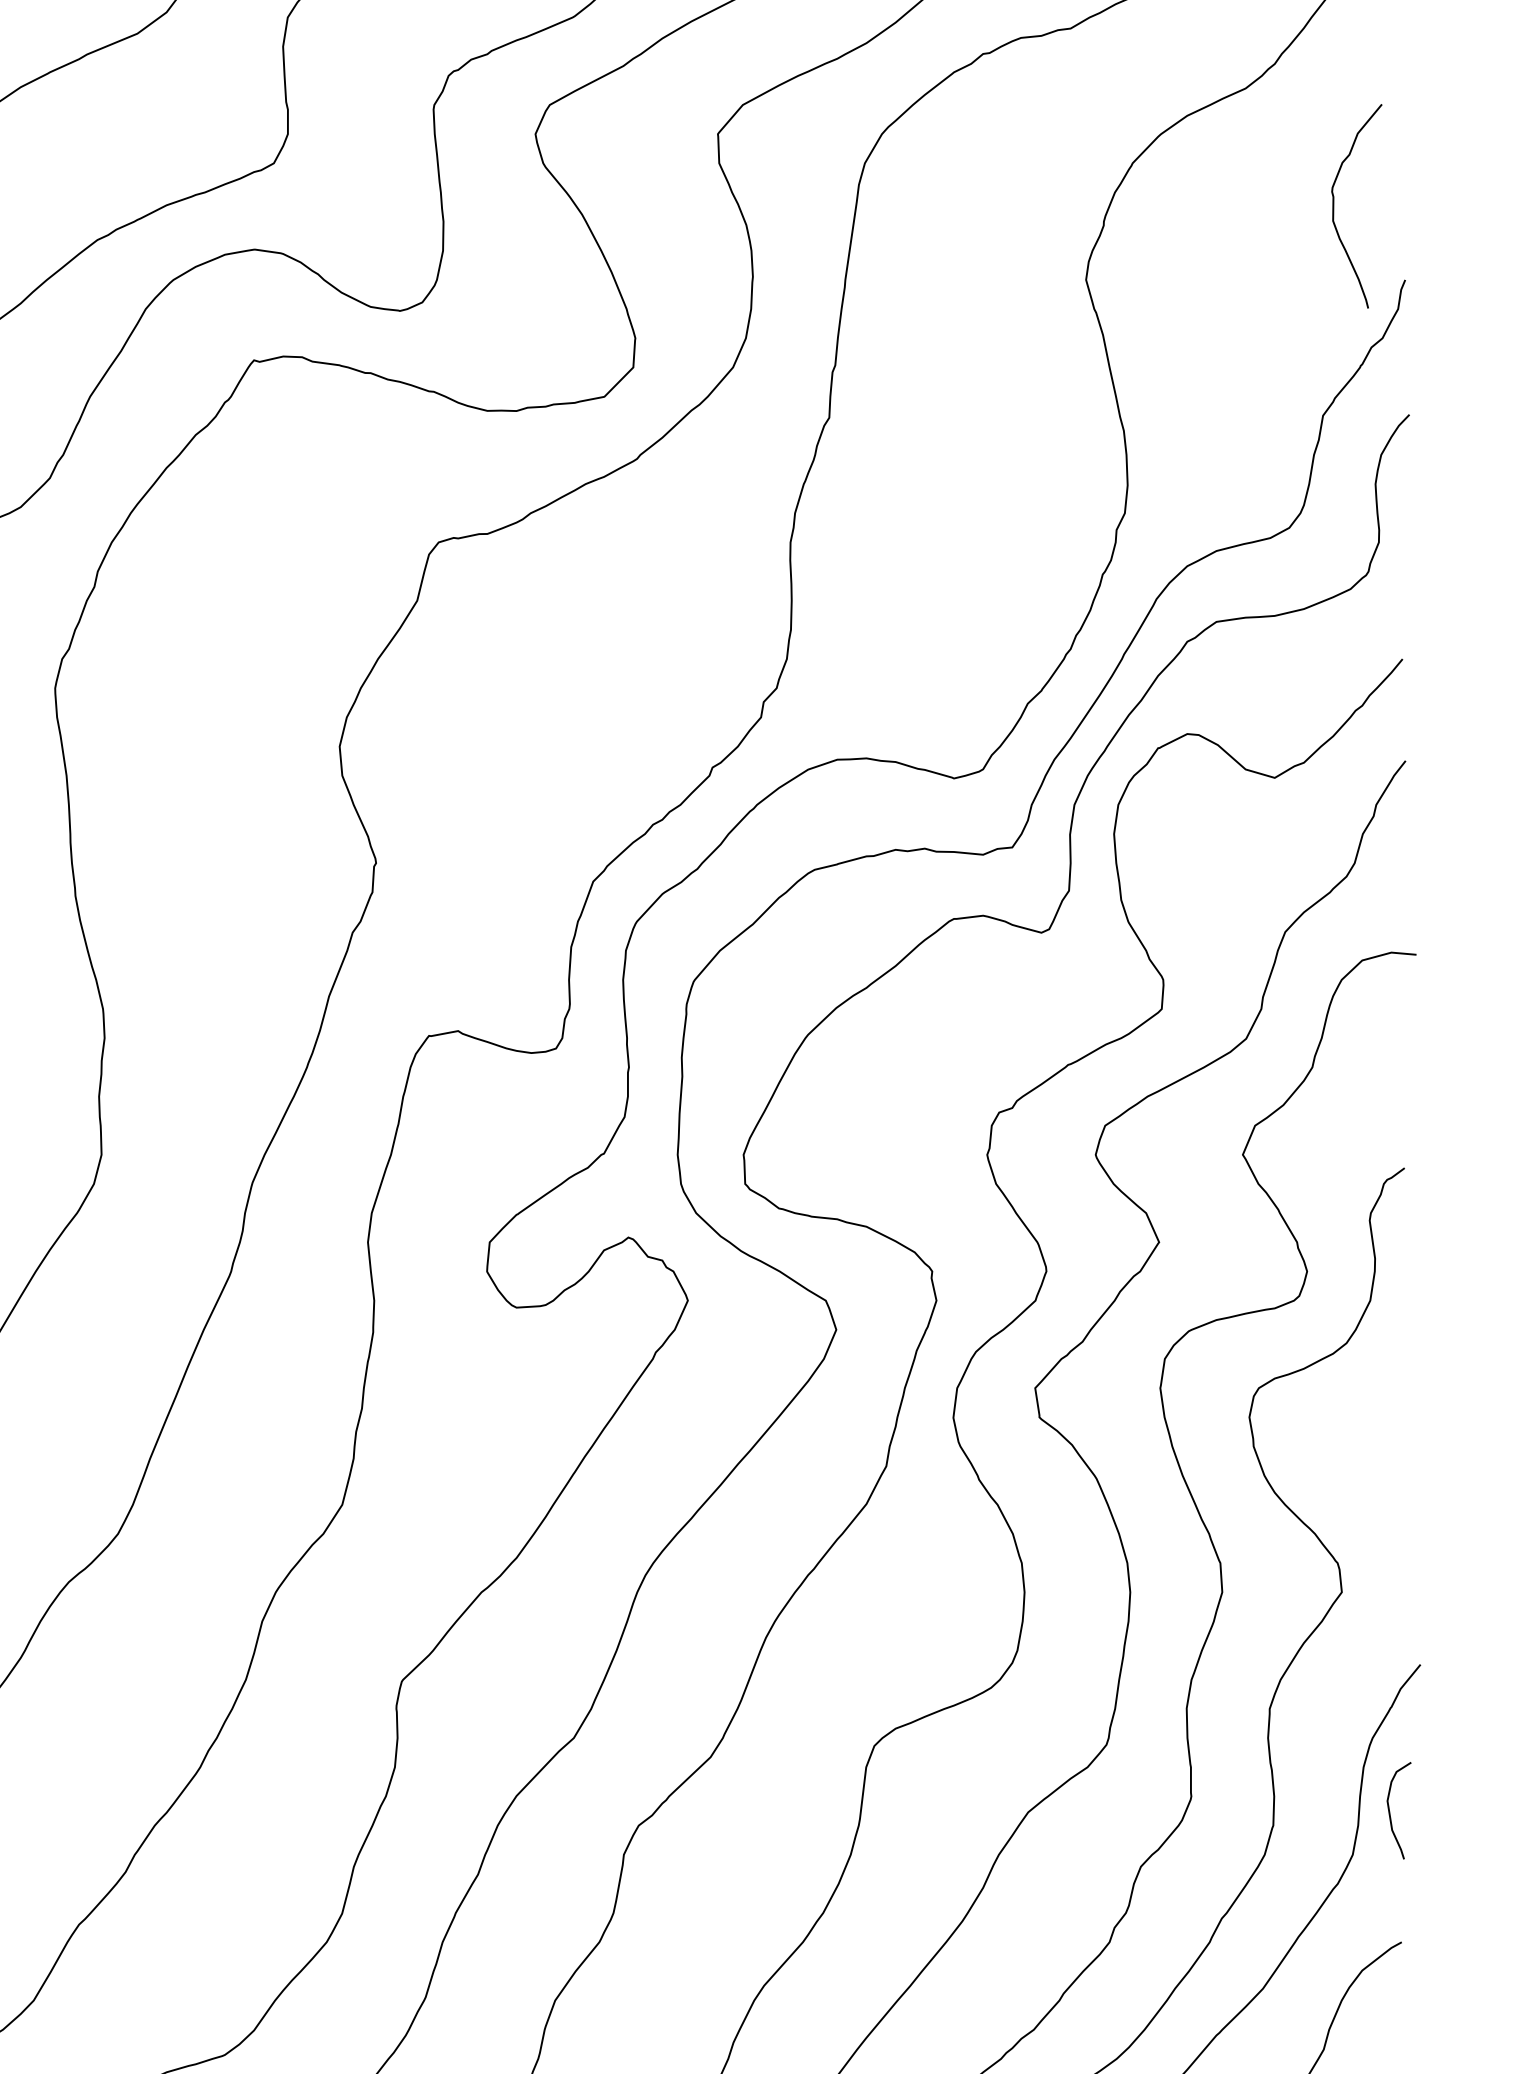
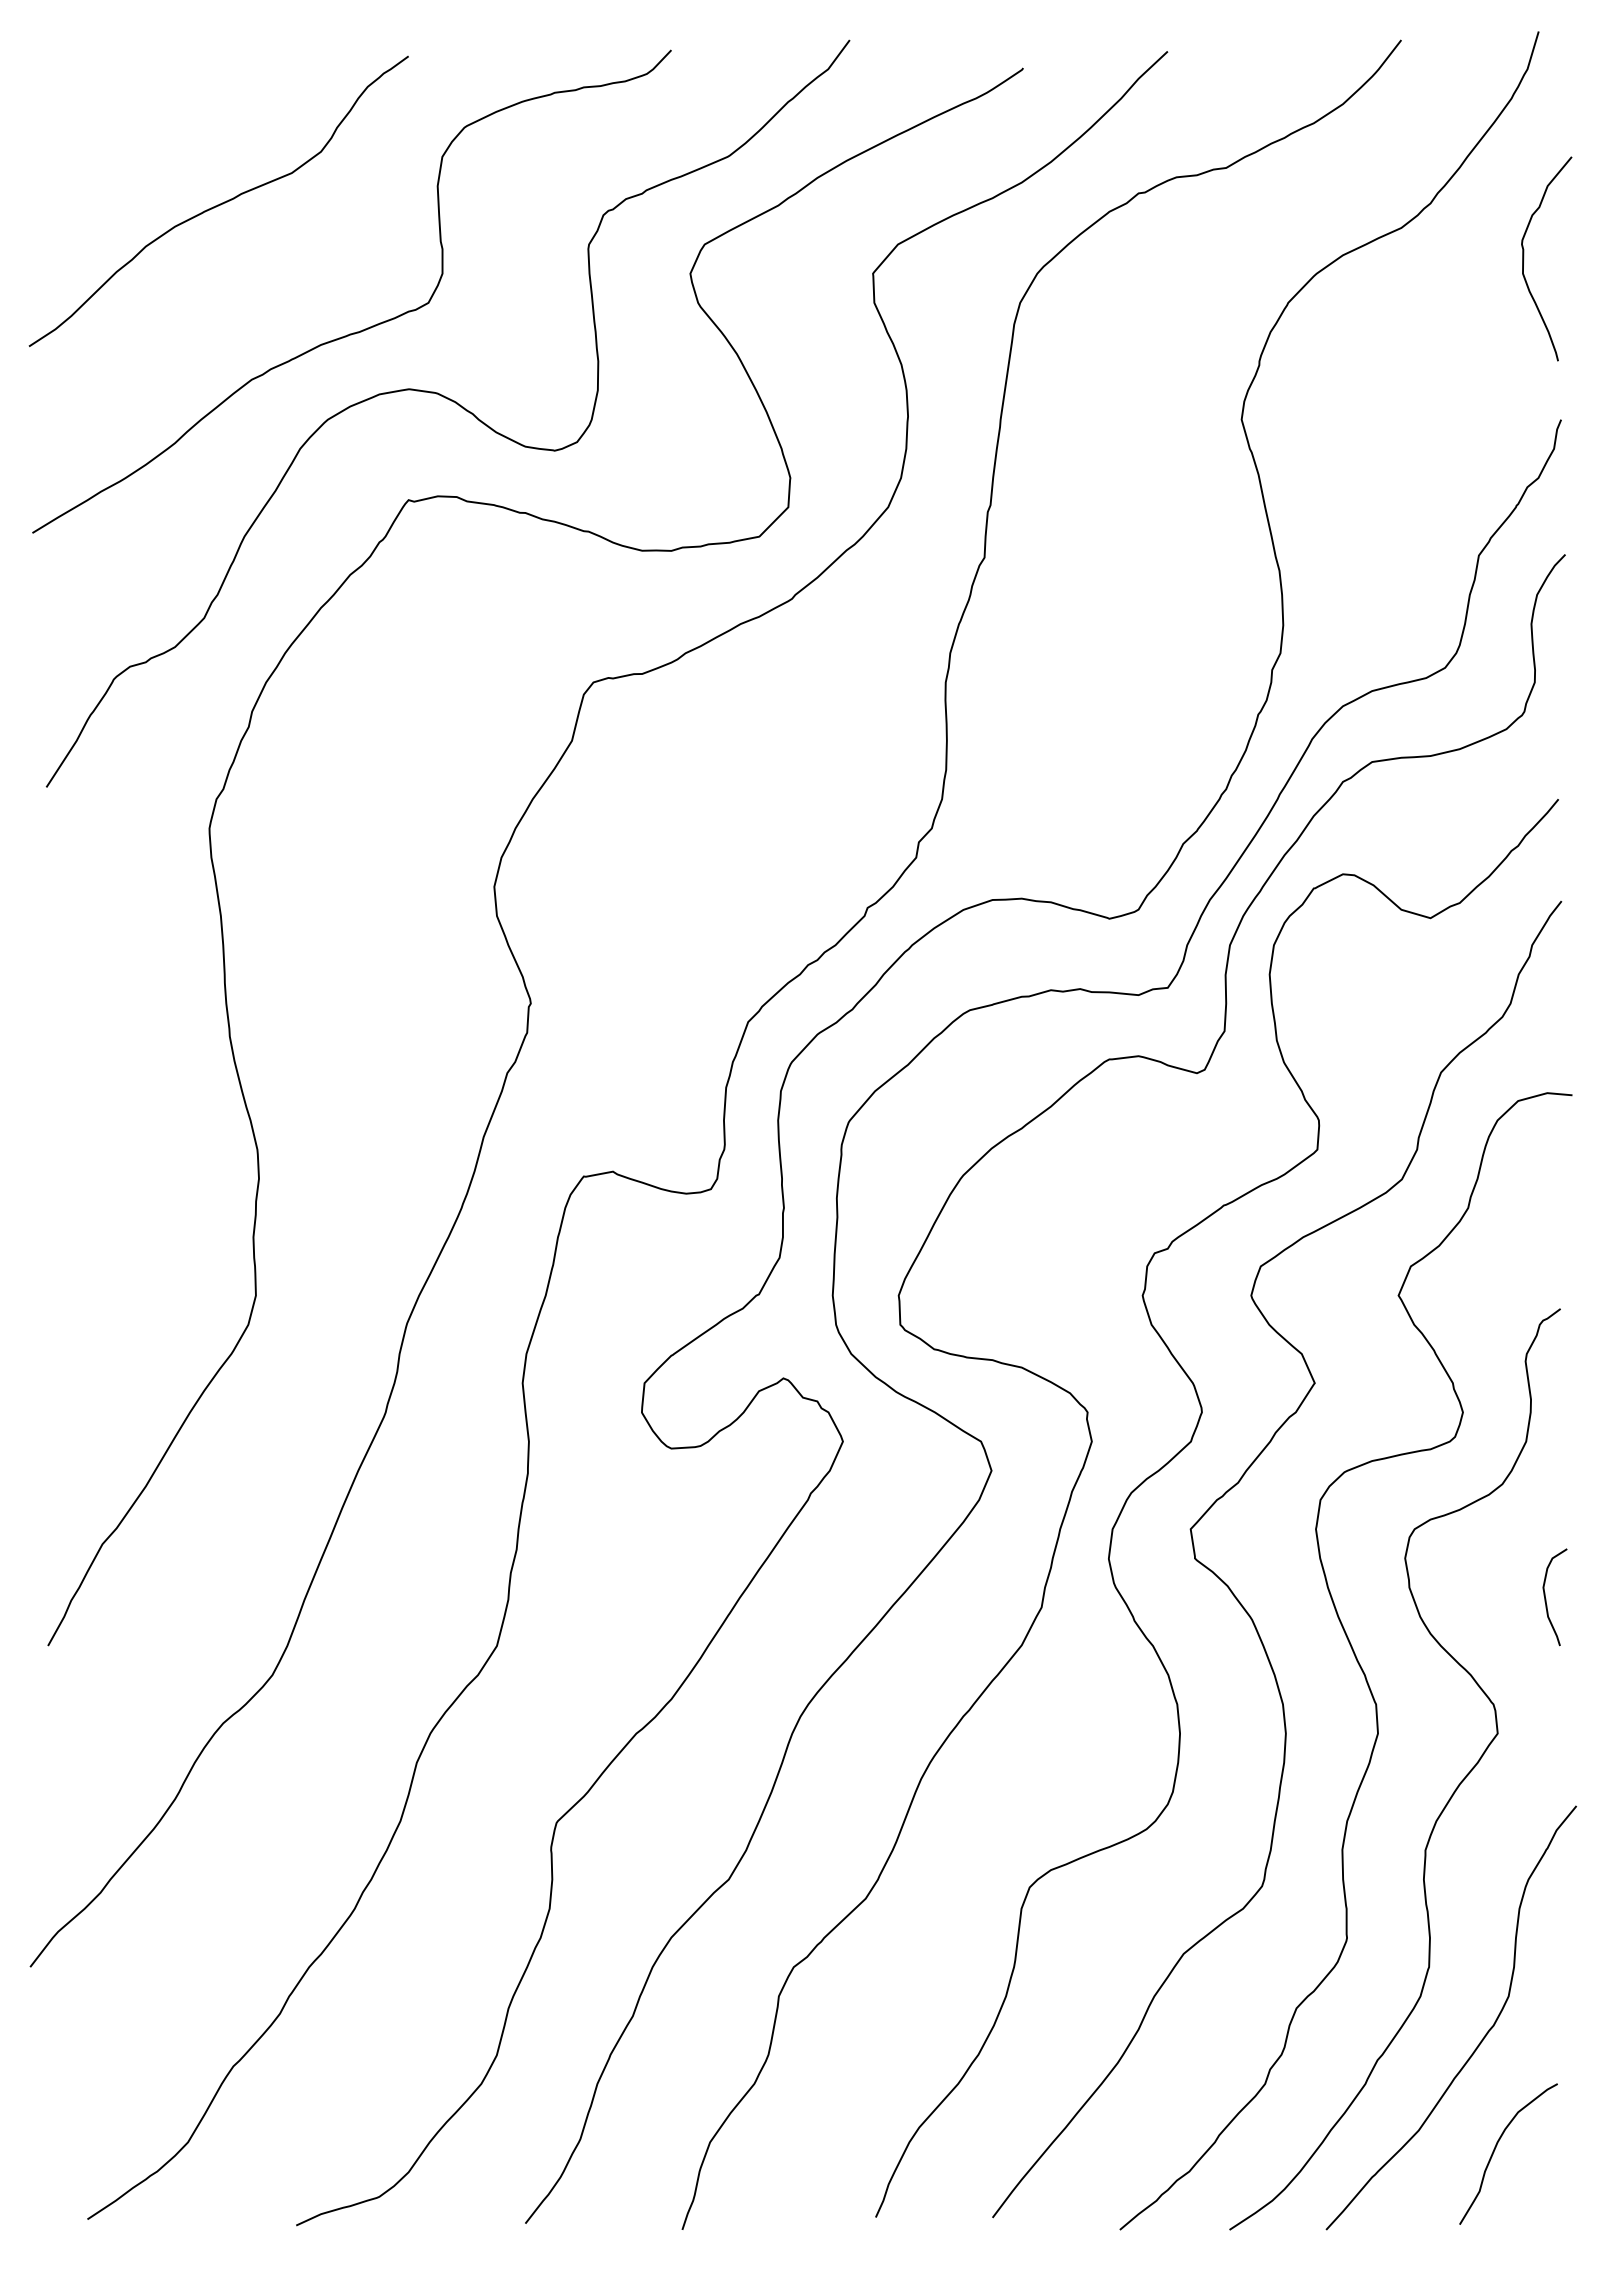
curve: (1334, 205) -> (1524, 258), moved
curve: (1390, 1811) -> (1546, 1598), moved

